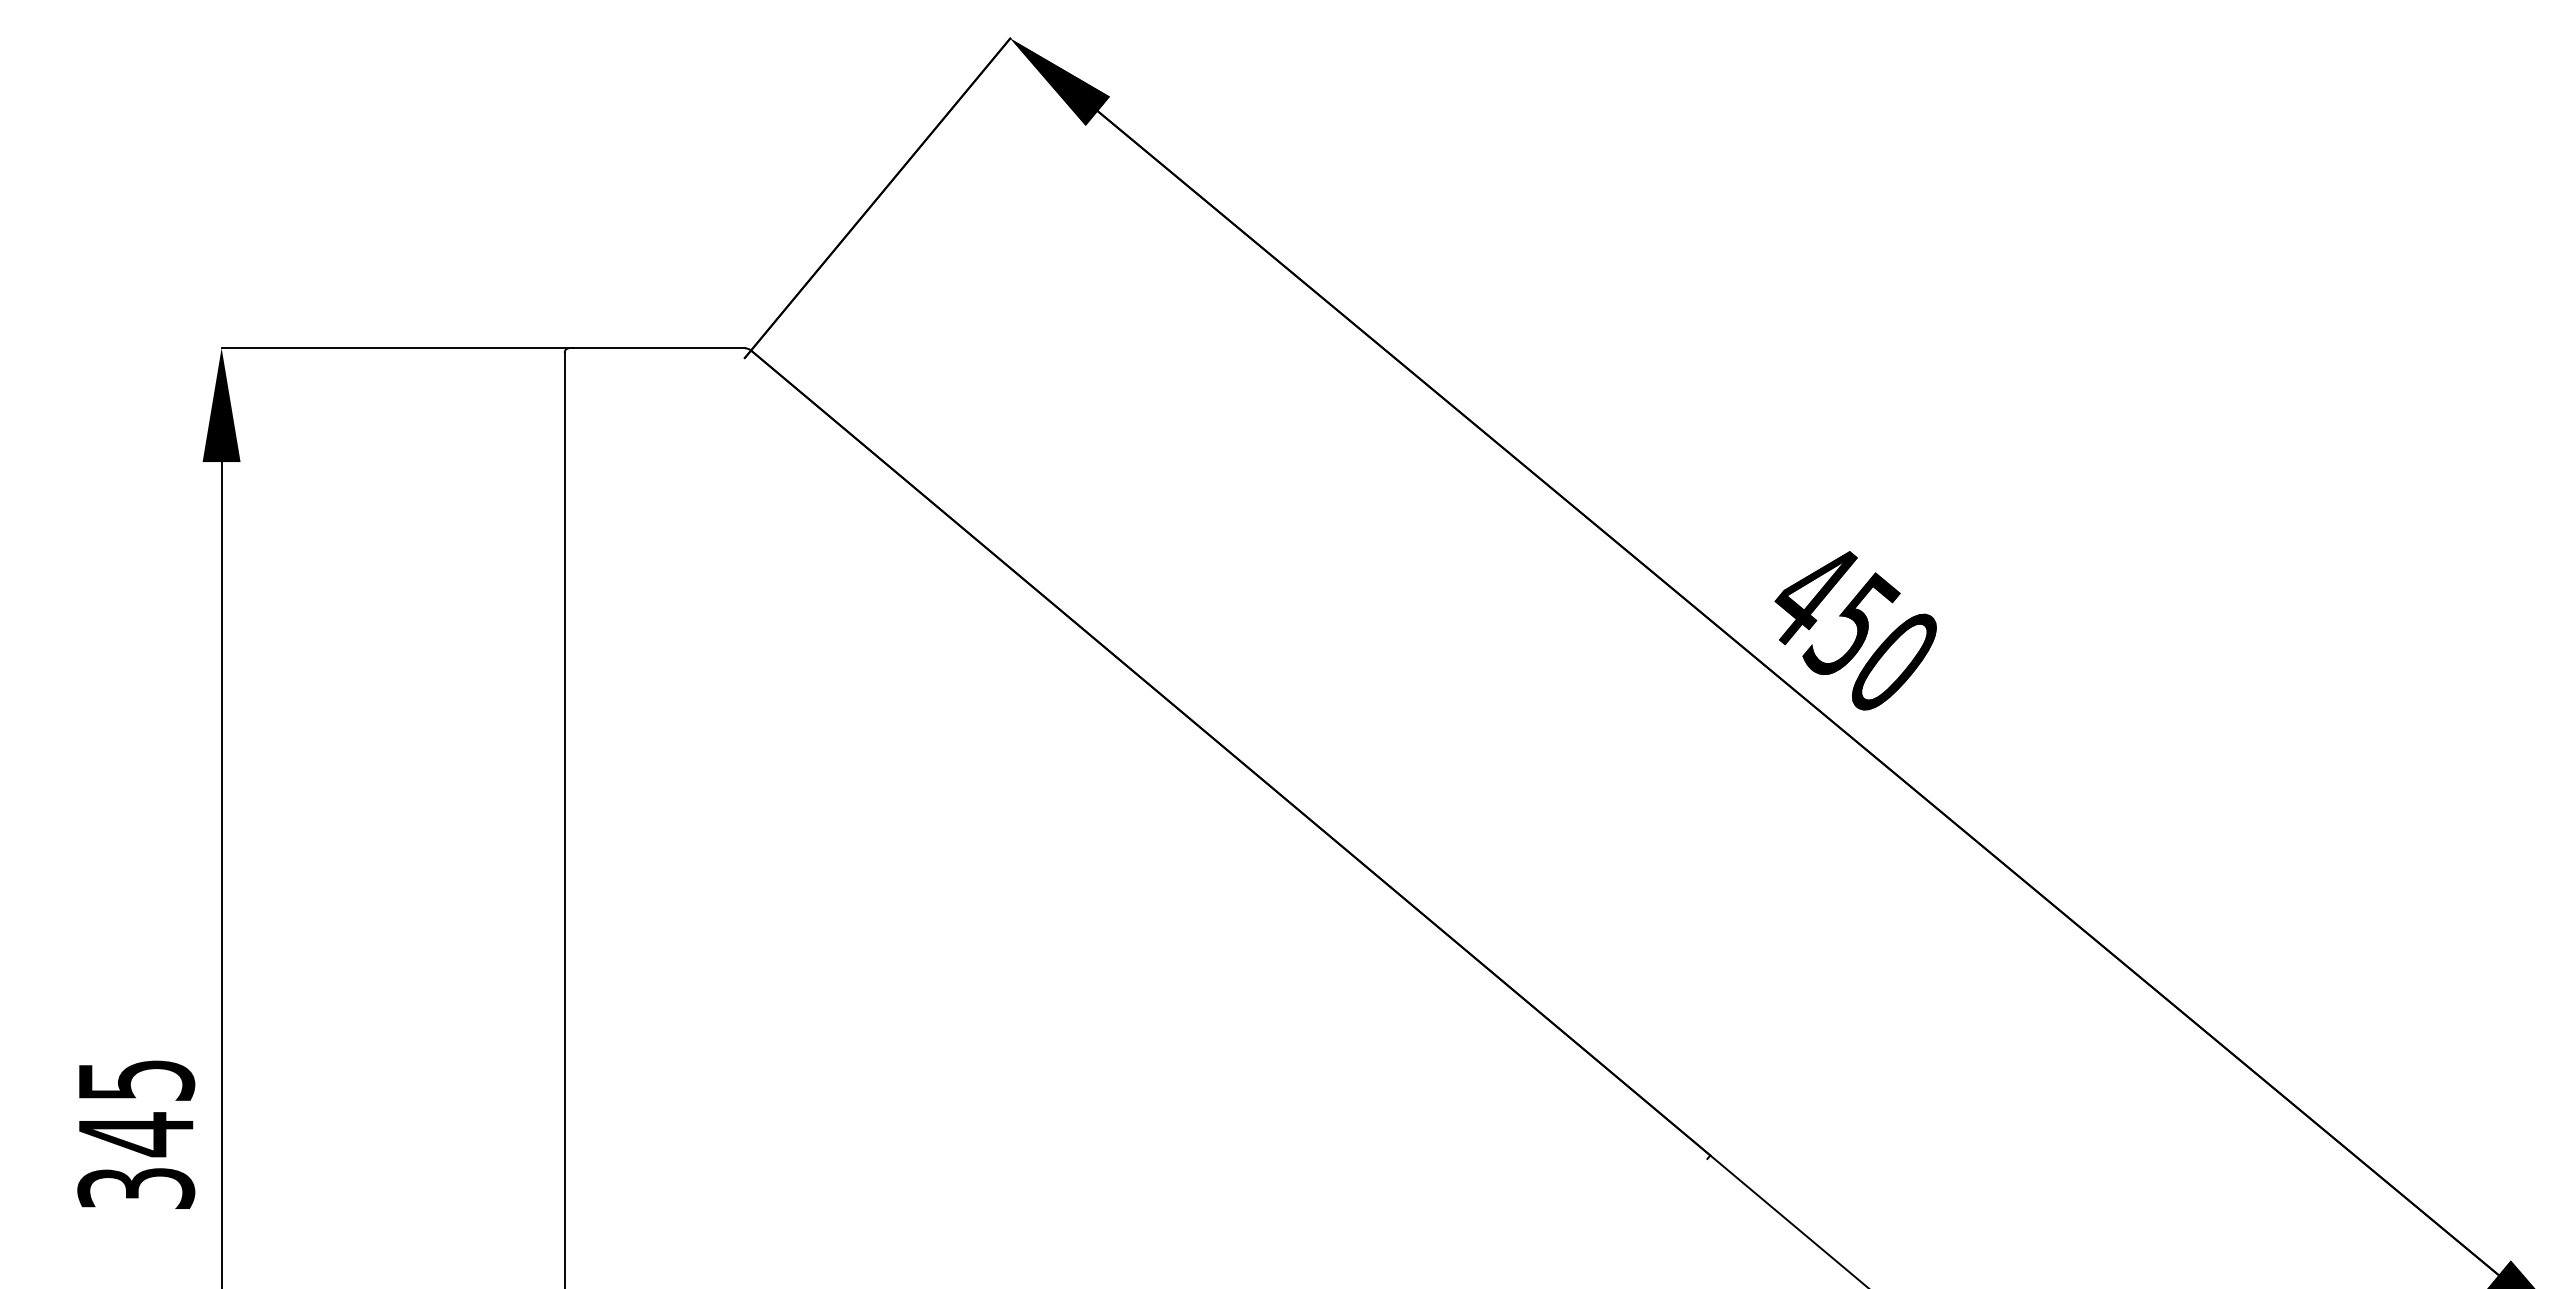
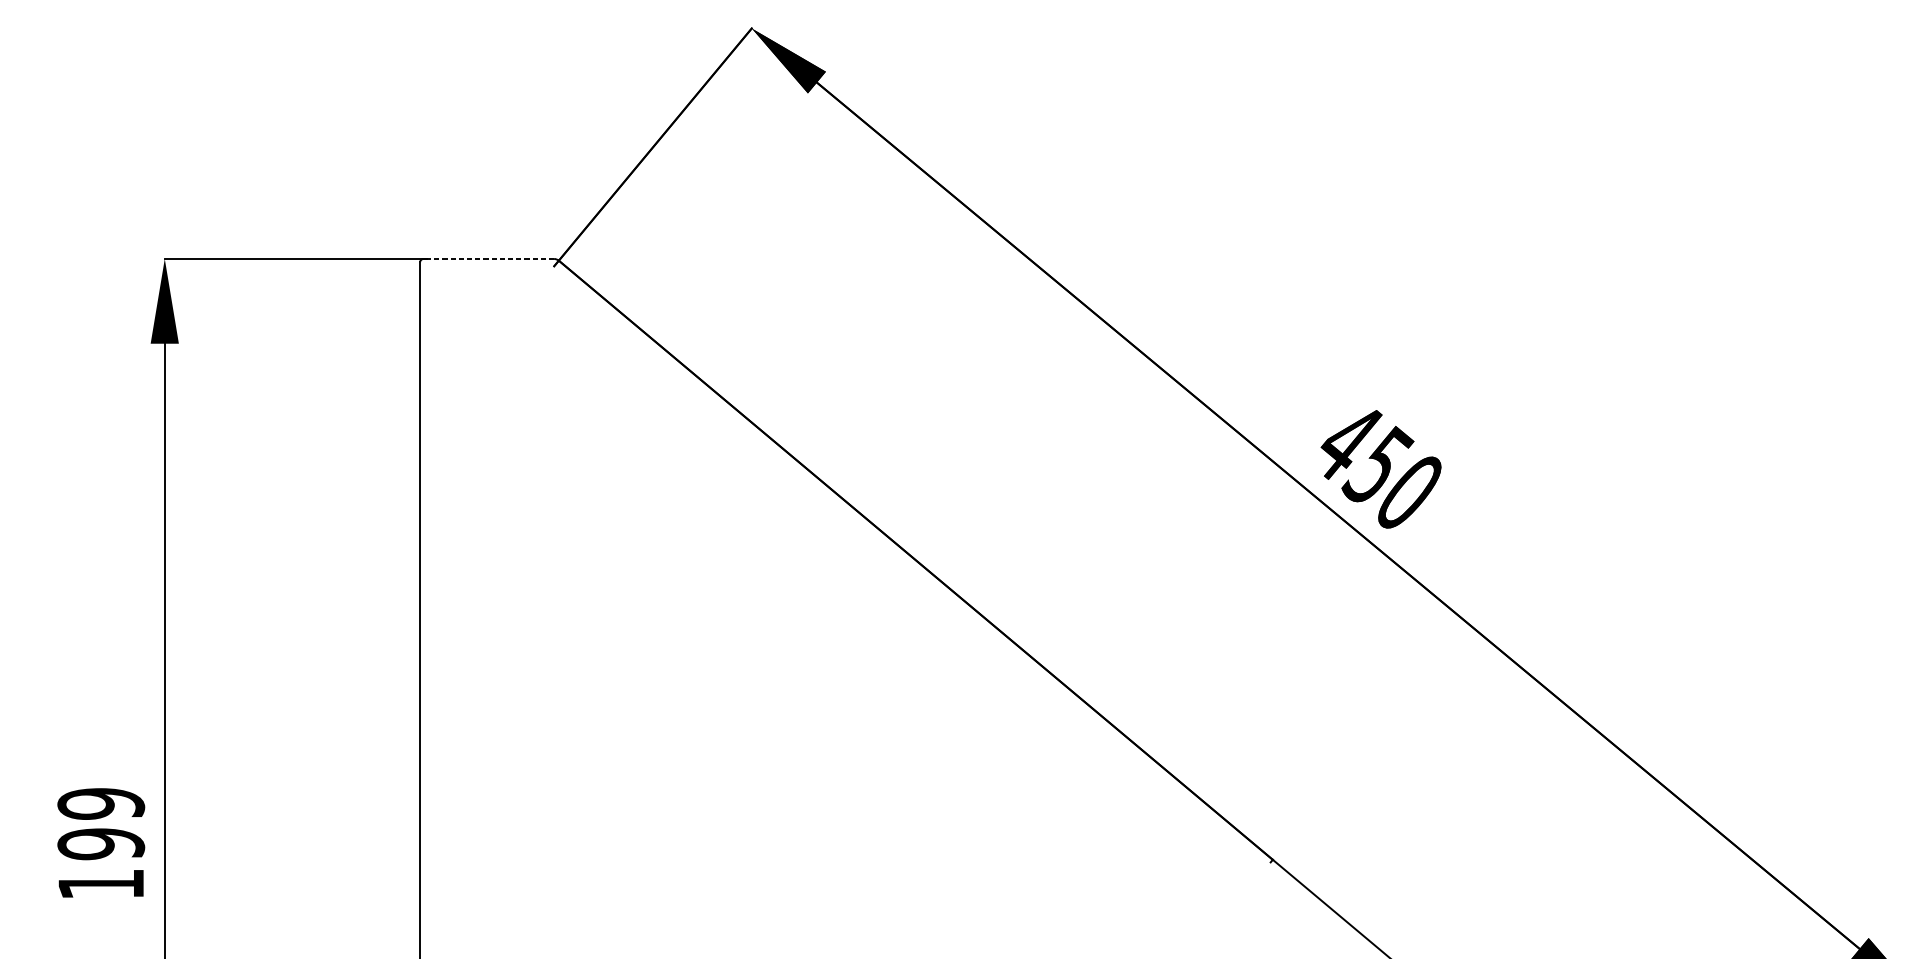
line: (659, 348) -> (490, 259), solid -> dashed
text: (136, 1133) -> (101, 843), 345 -> 199

